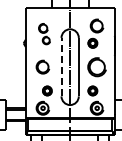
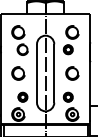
part: (44, 33) -> (20, 39), size x1.43
line: (61, 66) -> (37, 72), dashed -> solid
part: (96, 66) -> (71, 72), size x0.71

